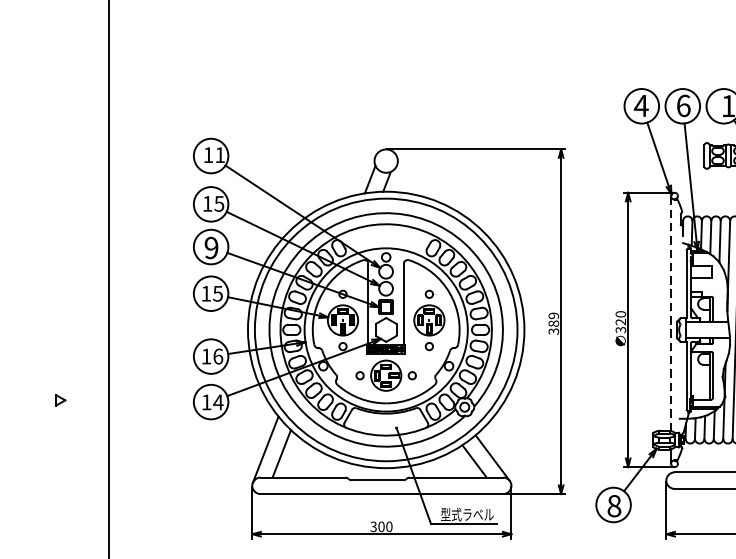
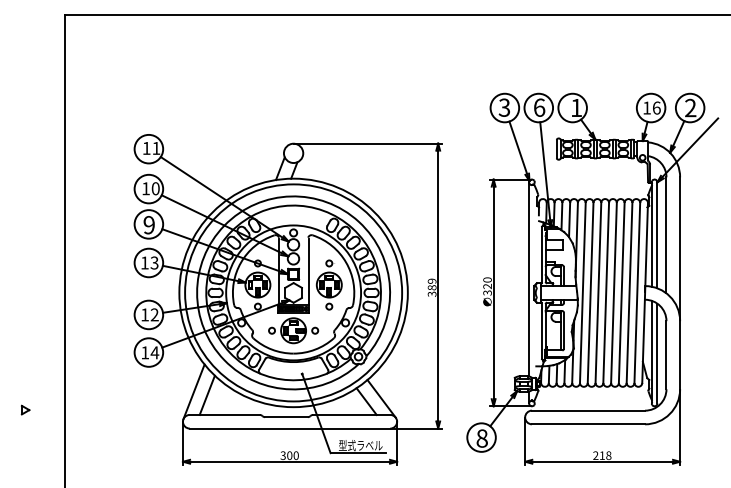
text: (641, 105) -> (504, 107), 4 -> 3
text: (219, 203) -> (155, 188), 15 -> 10
text: (217, 293) -> (154, 262), 15 -> 13
line: (671, 312) -> (529, 278), dashed -> solid
text: (217, 356) -> (154, 314), 16 -> 12
part: (60, 399) -> (25, 409), moved

